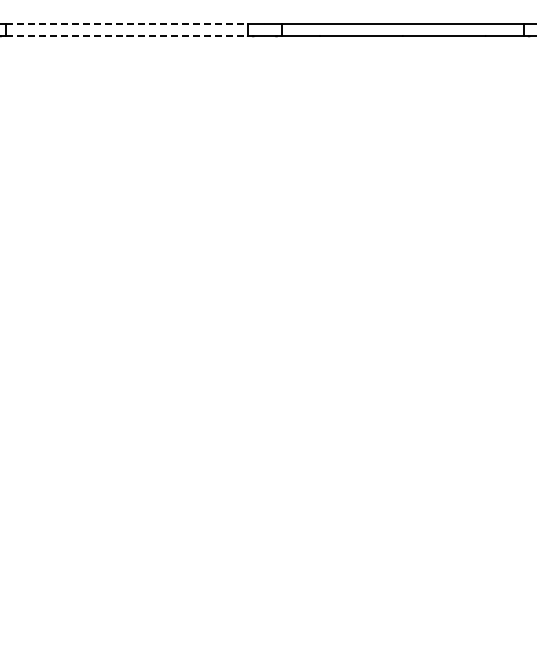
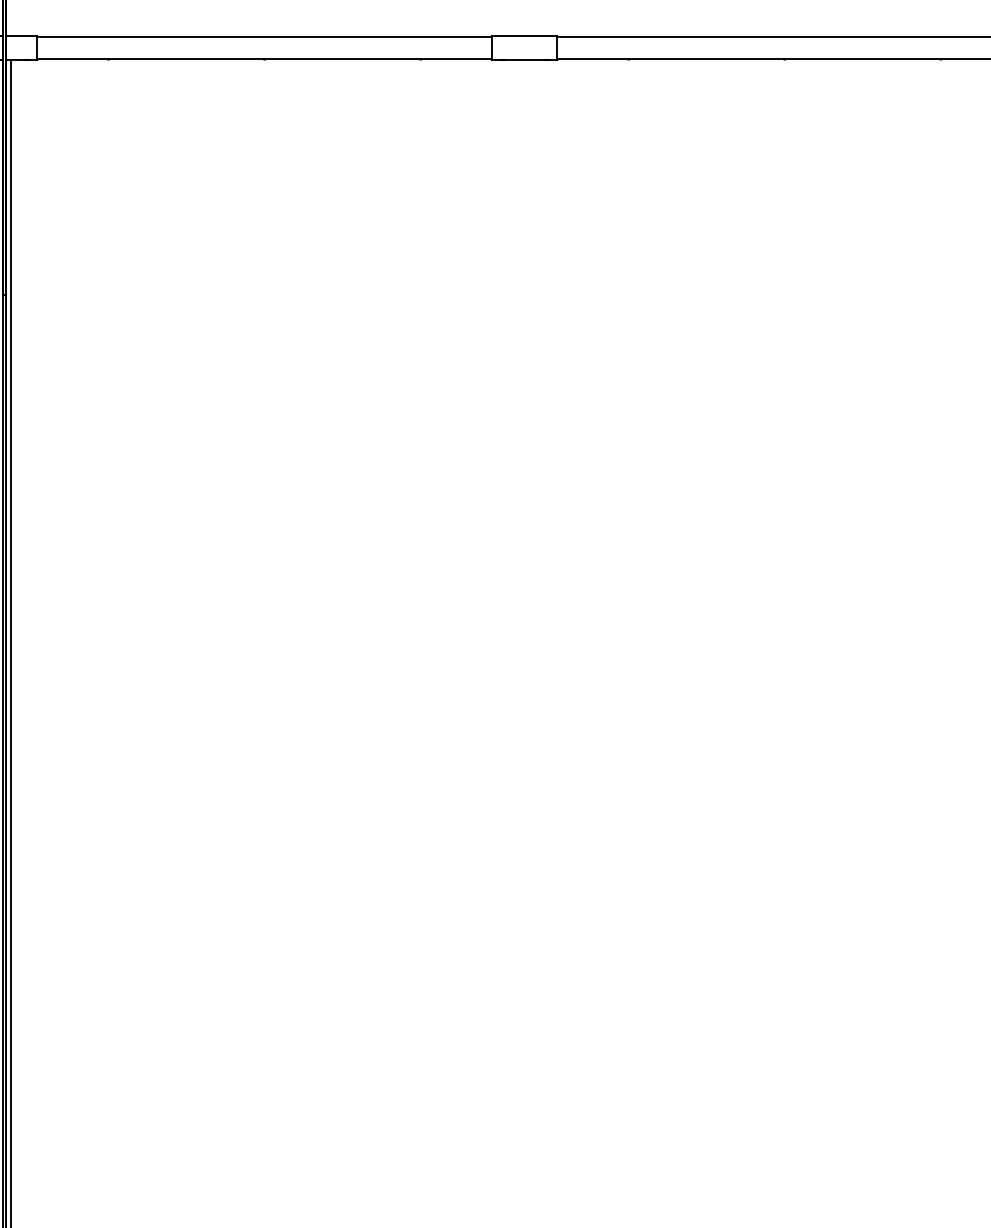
line: (126, 23) -> (263, 36), dashed -> solid
line: (126, 35) -> (263, 58), dashed -> solid

